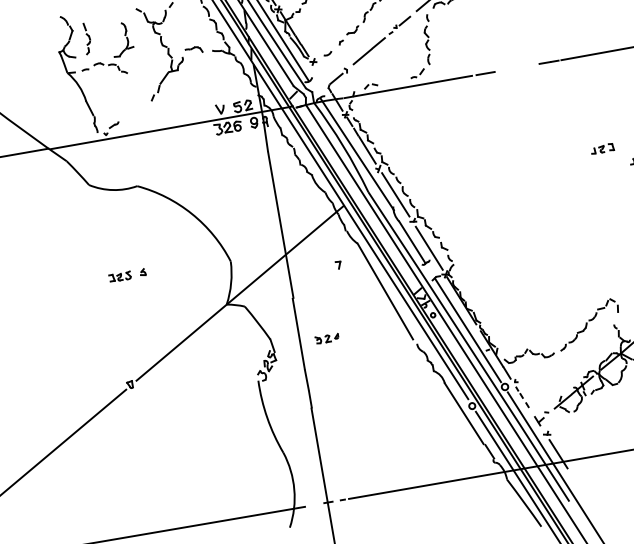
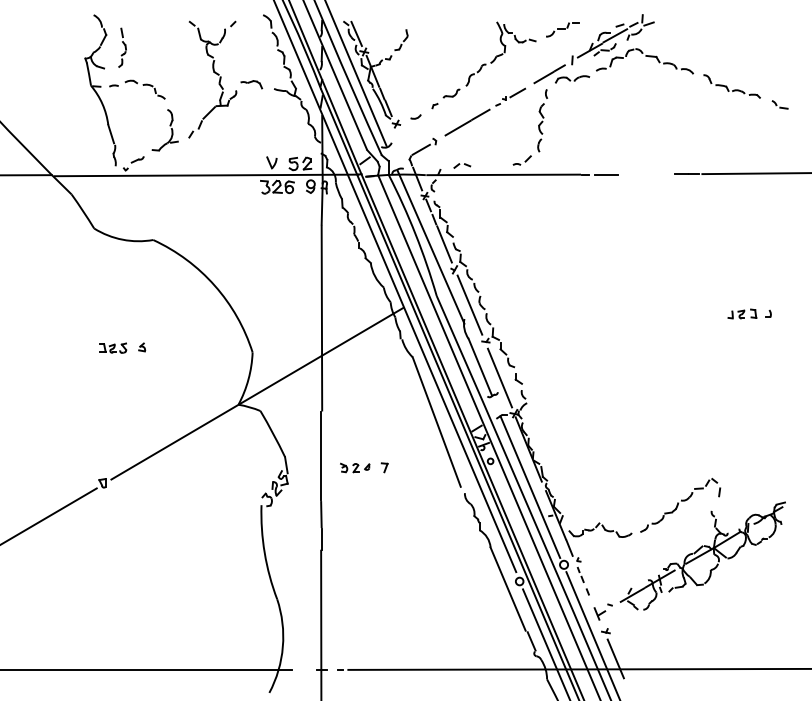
part: (125, 37) -> (170, 128), moved
part: (602, 148) -> (742, 313), moved
part: (338, 265) -> (384, 467), moved

